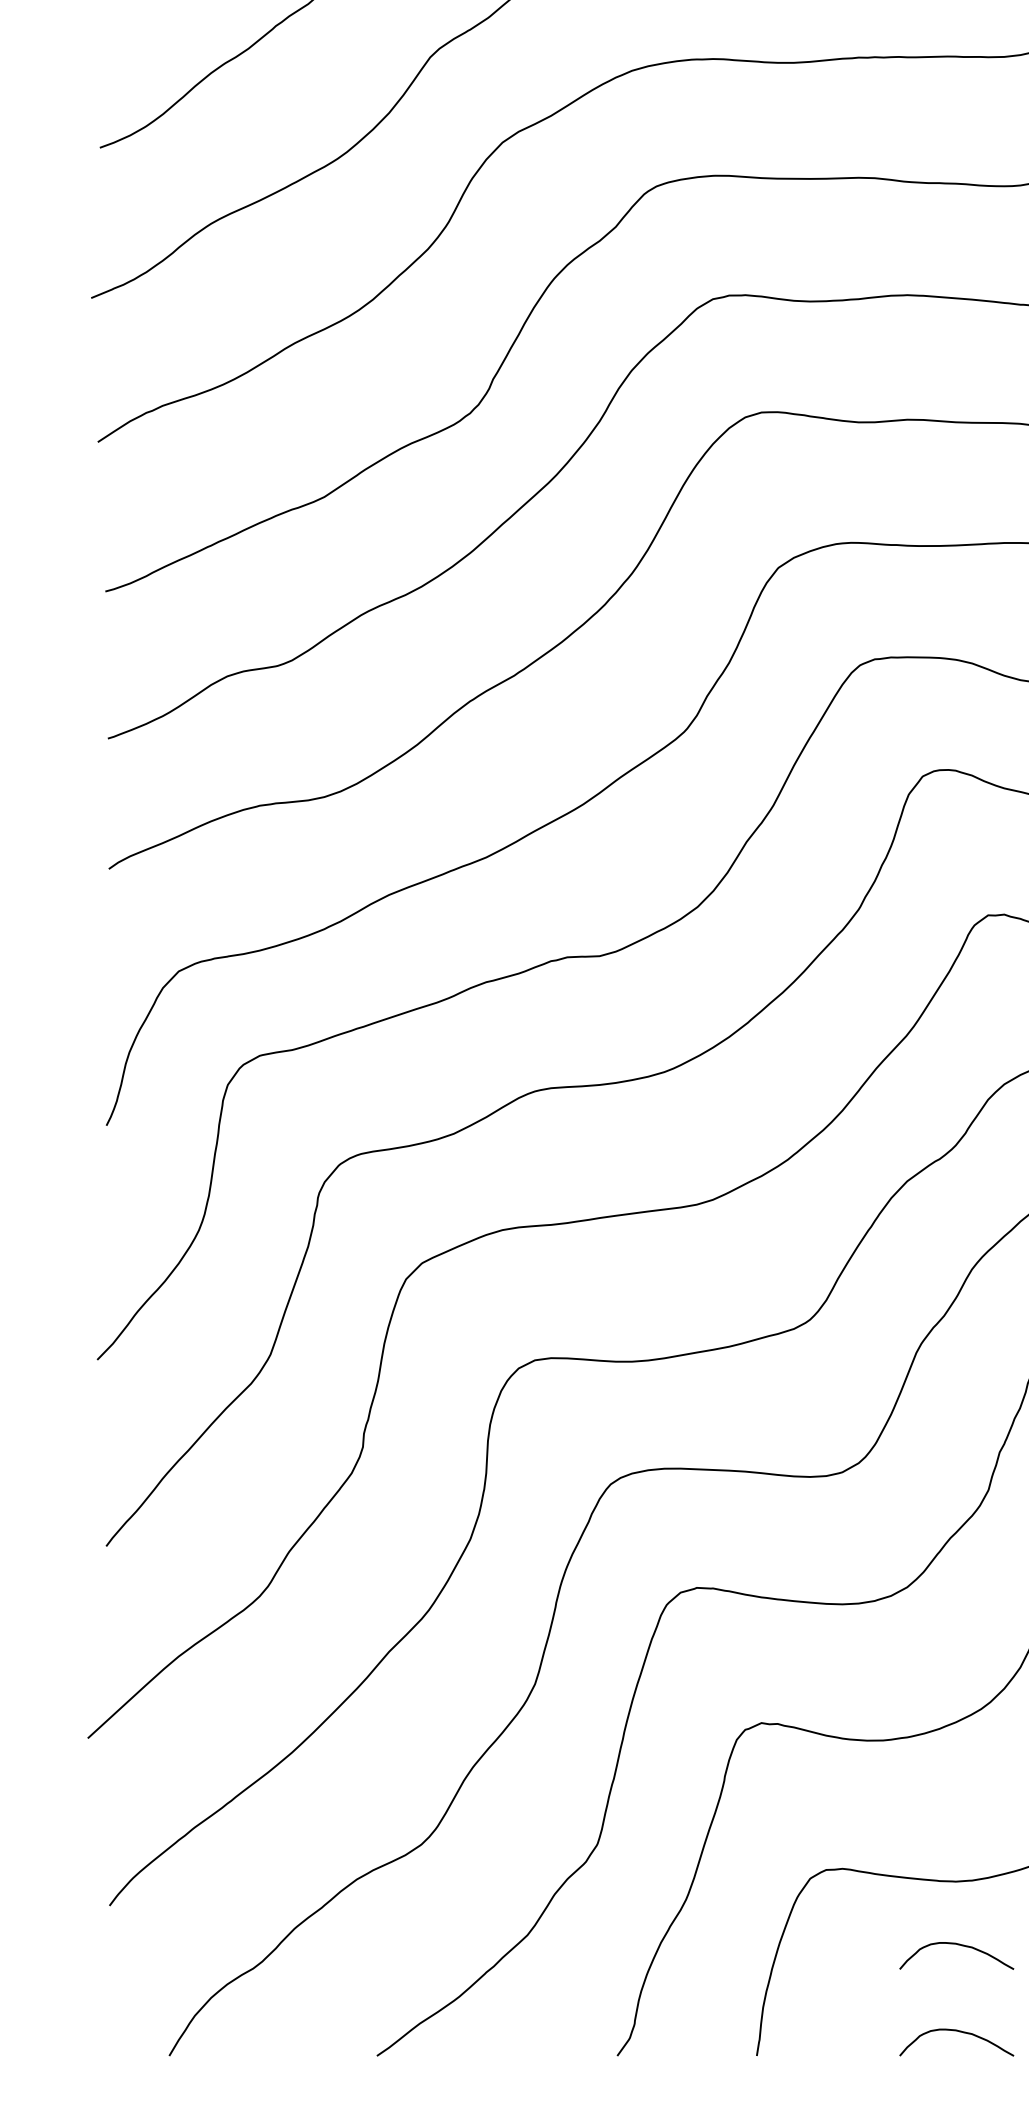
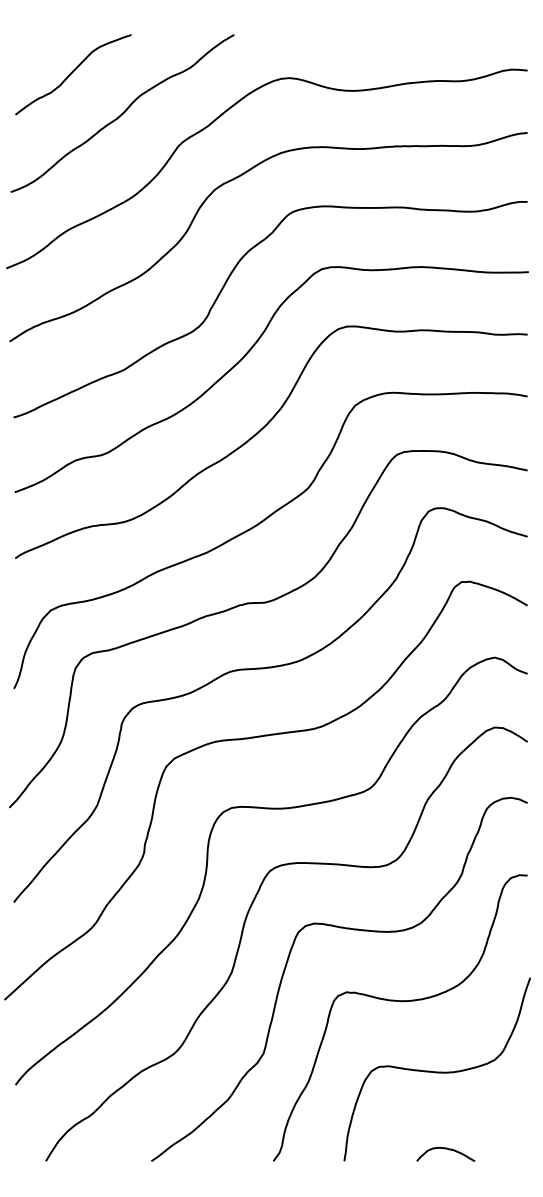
curve: (956, 1946) -> (445, 1105), removed

